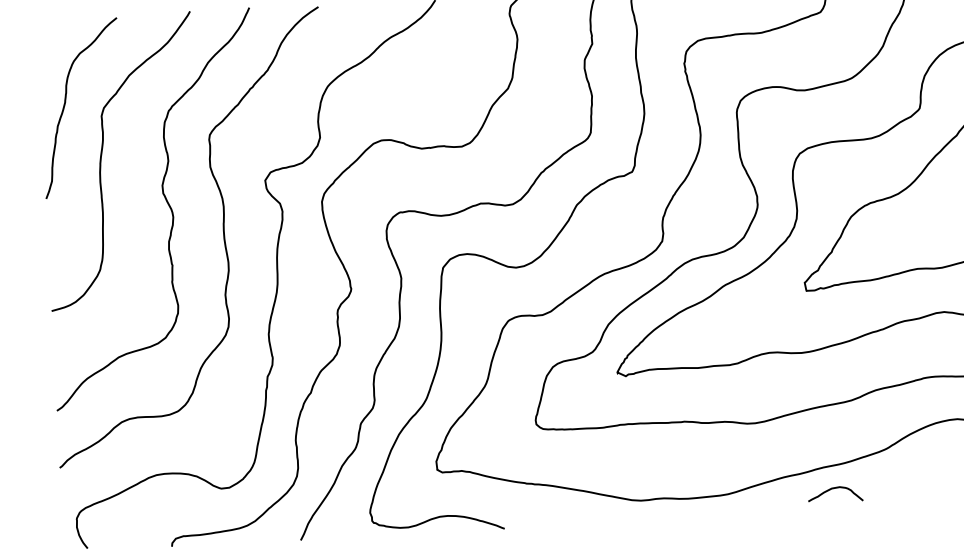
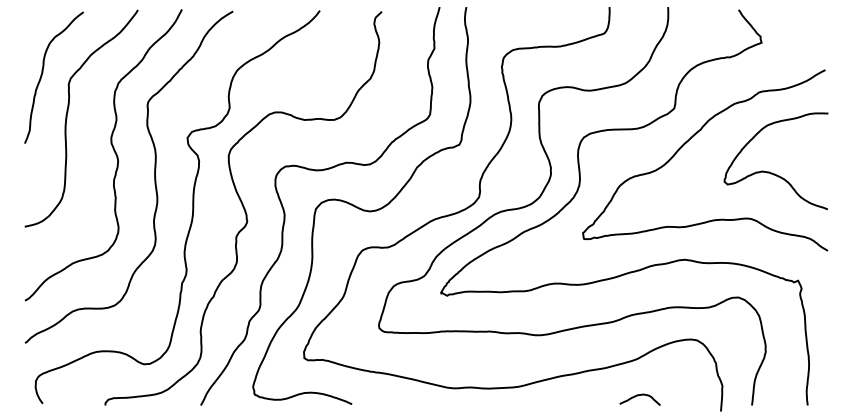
curve: (833, 490) -> (638, 396), moved

